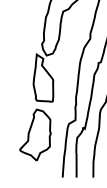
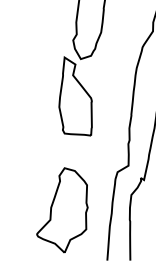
part: (35, 134) -> (62, 209), moved

